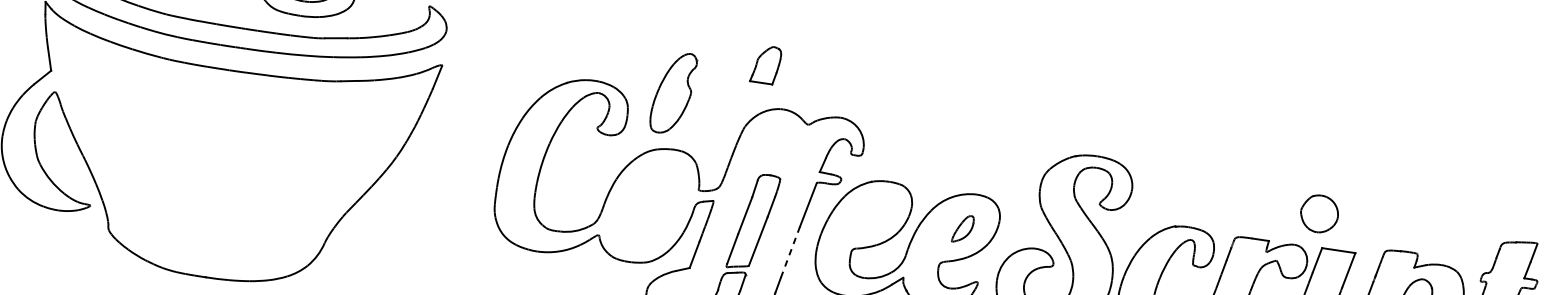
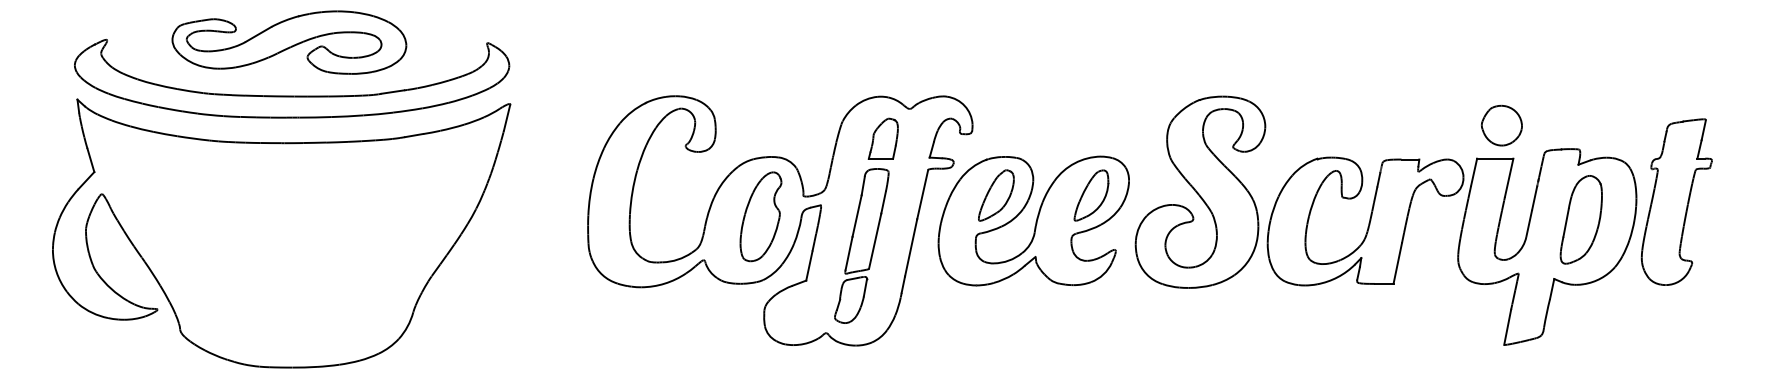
part: (765, 64) -> (882, 138), moved
part: (672, 92) -> (760, 216), moved
part: (1319, 213) -> (1501, 125), moved
part: (875, 215) -> (996, 195), added
part: (963, 229) -> (1091, 195), size x1.67
line: (790, 252) -> (911, 247), dashed -> solid

